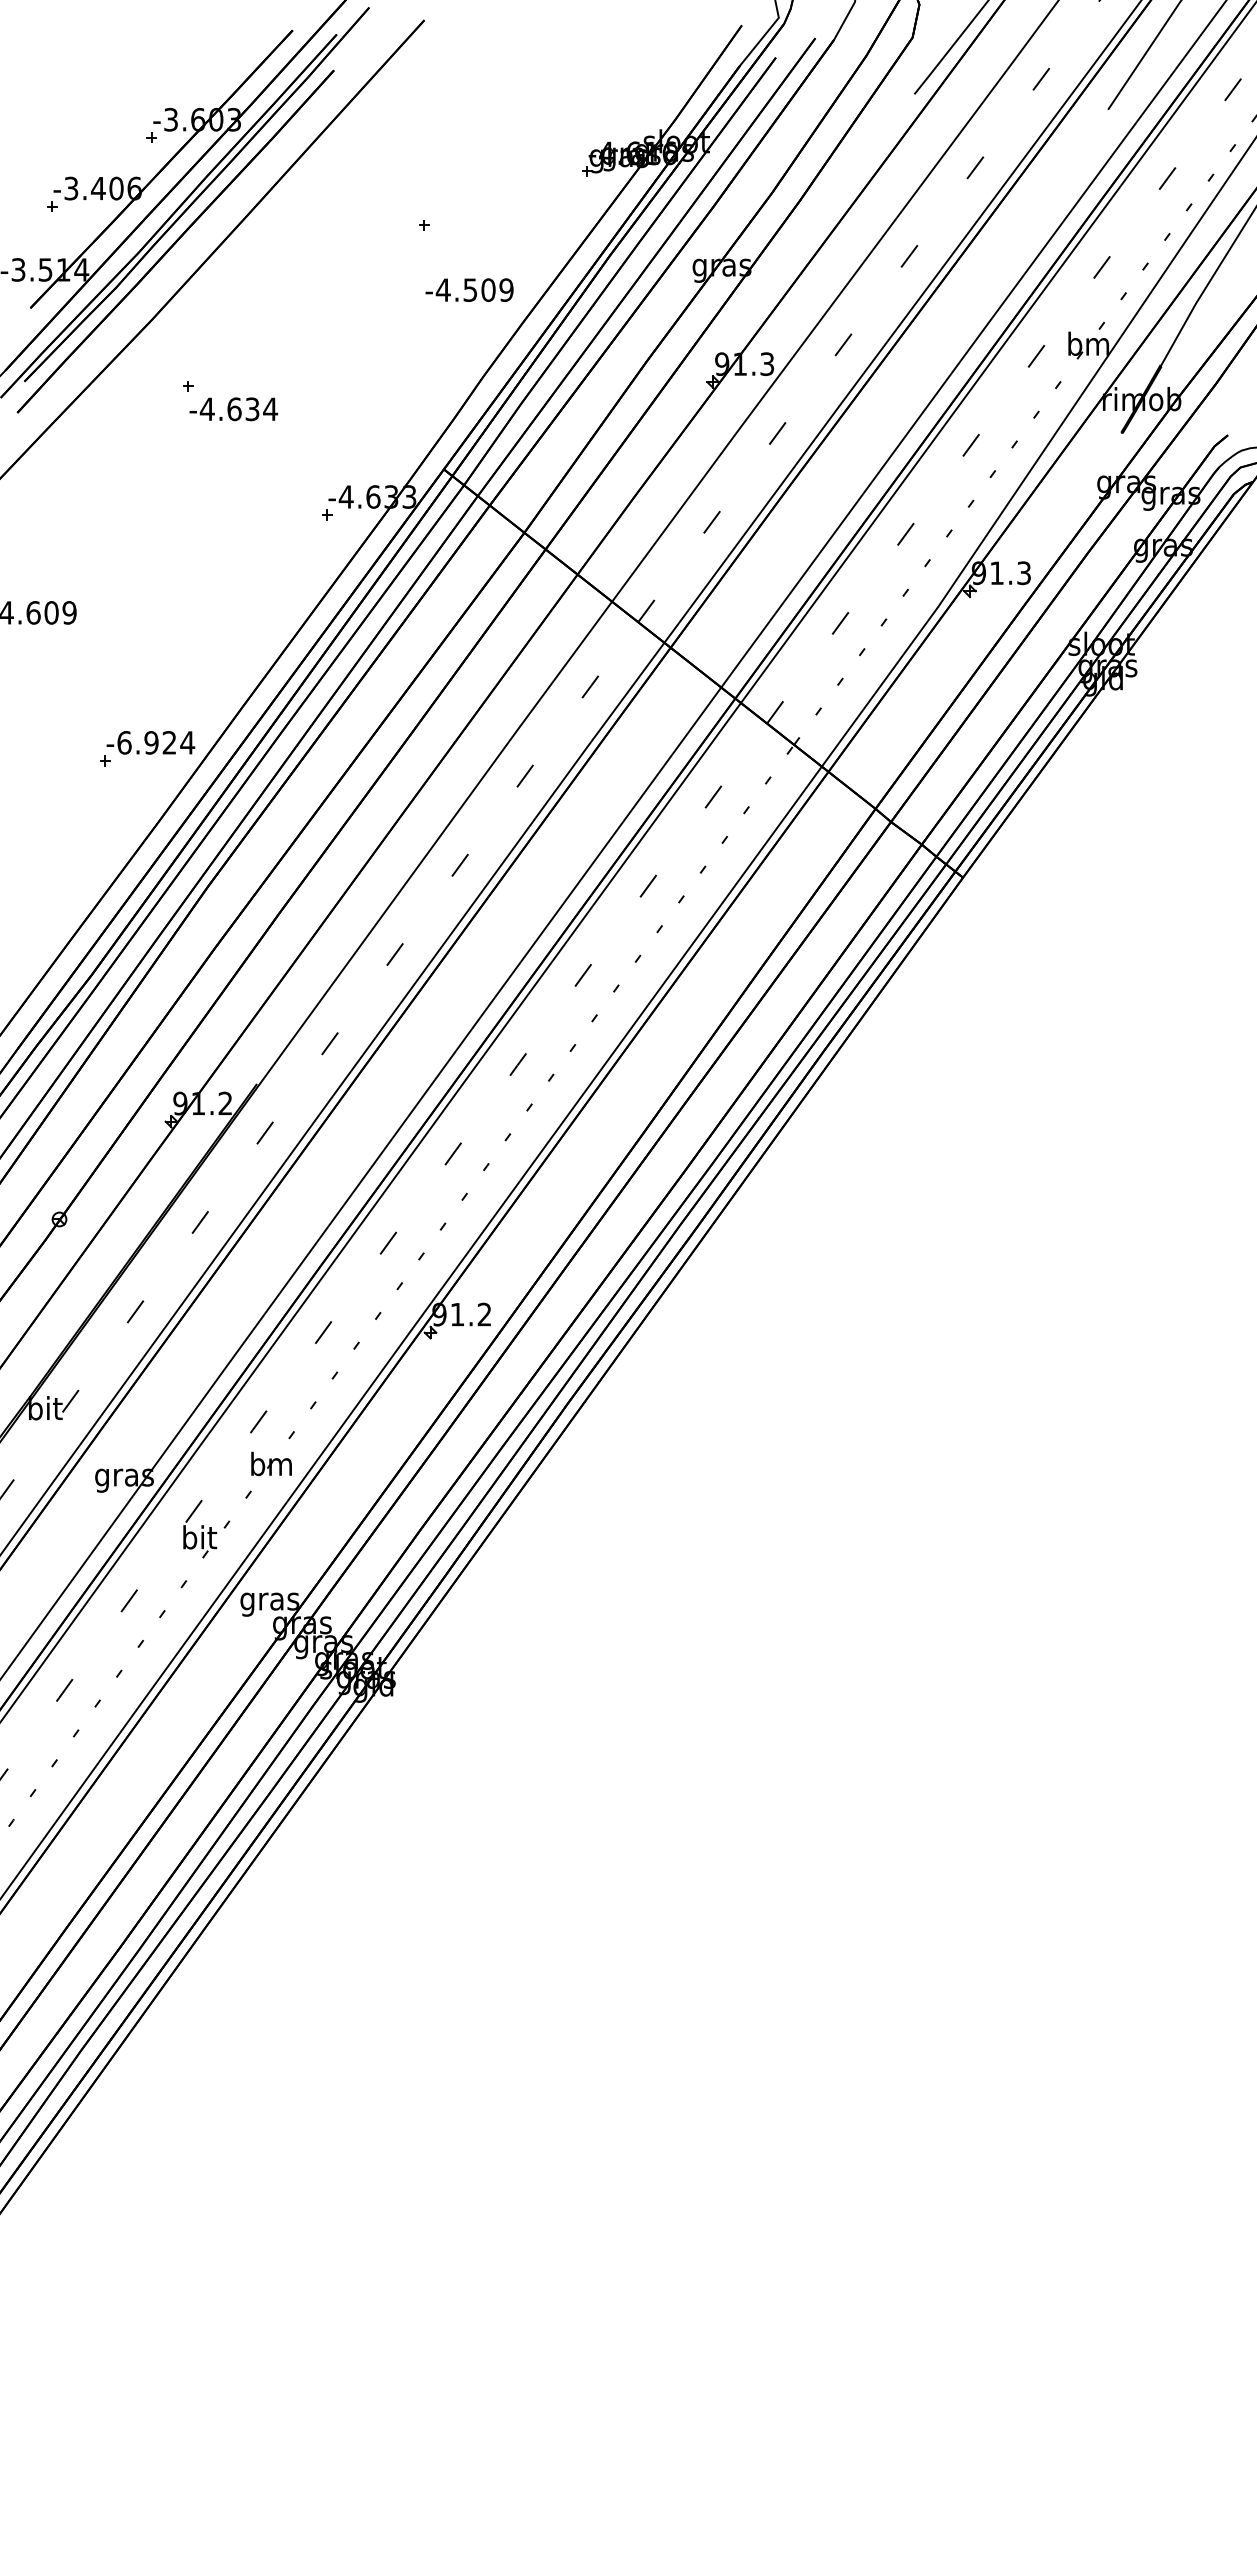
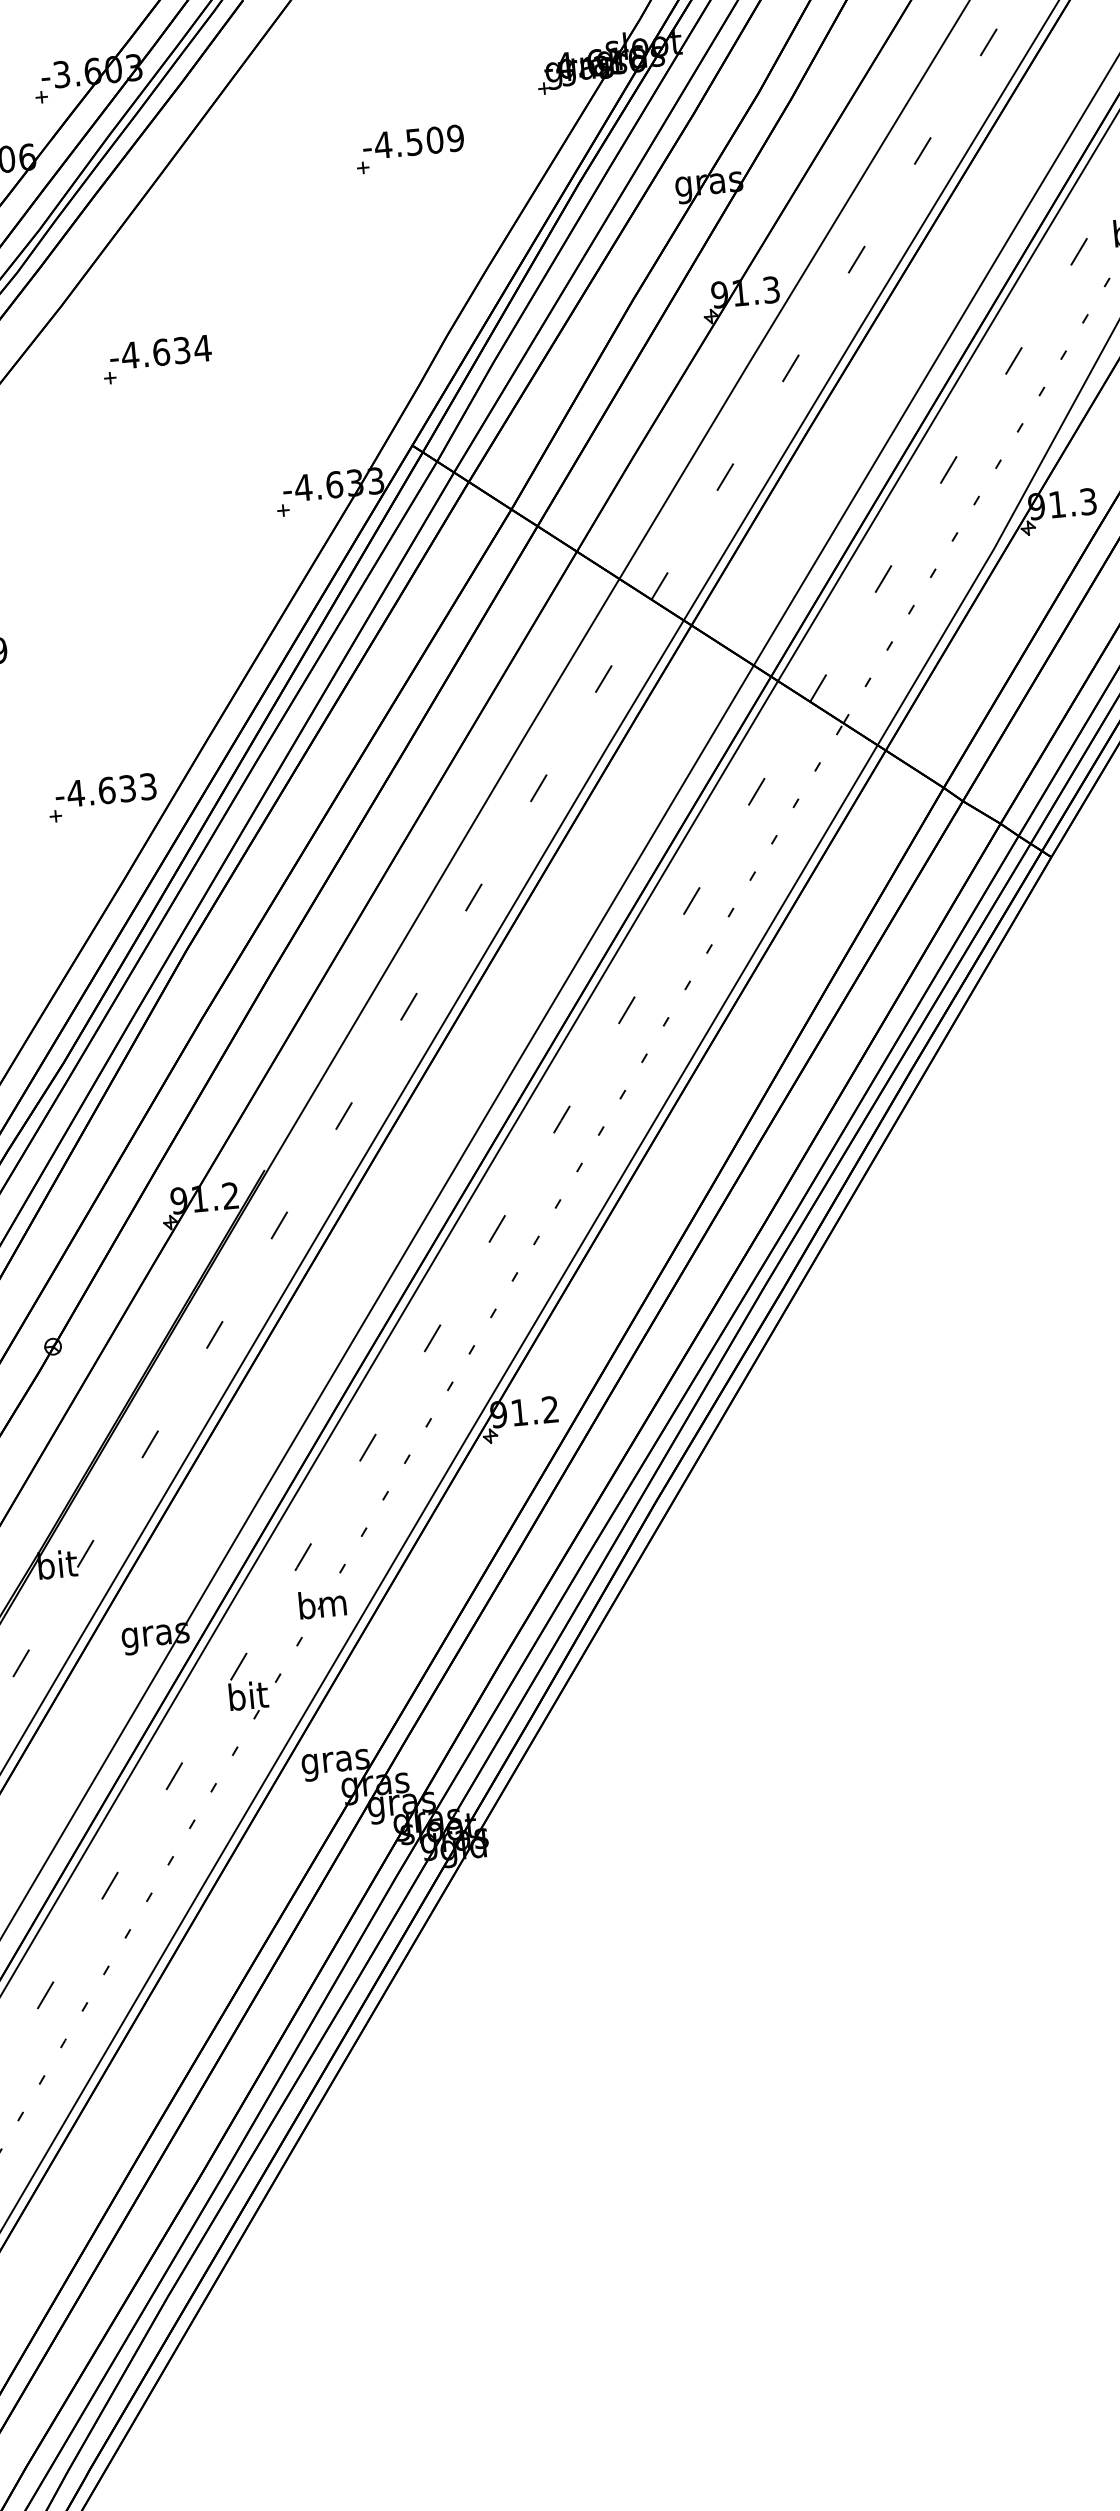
text: (469, 289) -> (413, 141), moved
text: (233, 409) -> (160, 352), moved
text: (156, 742) -> (112, 789), -6.924 -> -4.633

